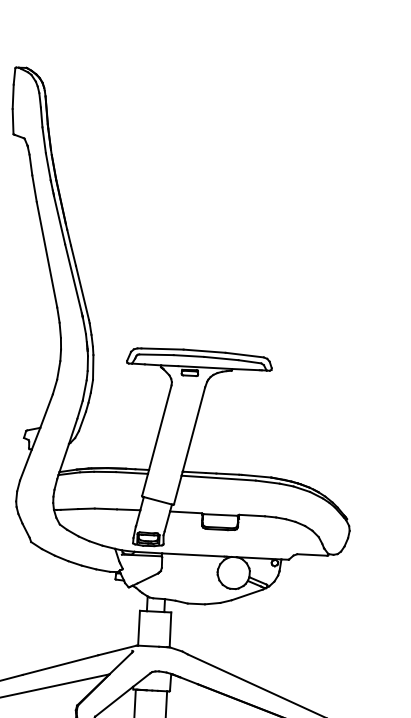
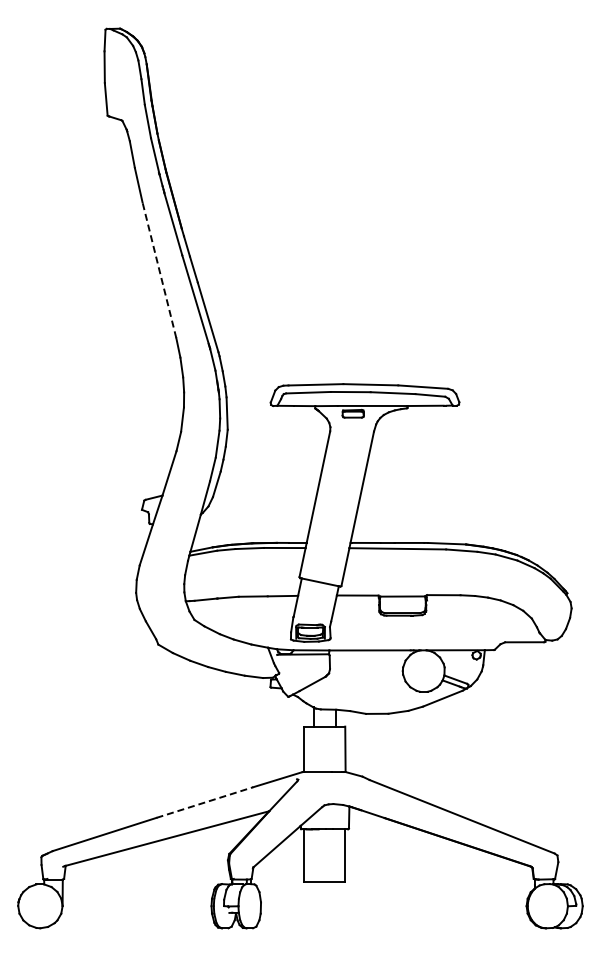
line: (47, 254) -> (159, 269), solid -> dashed
line: (60, 665) -> (204, 802), solid -> dashed

